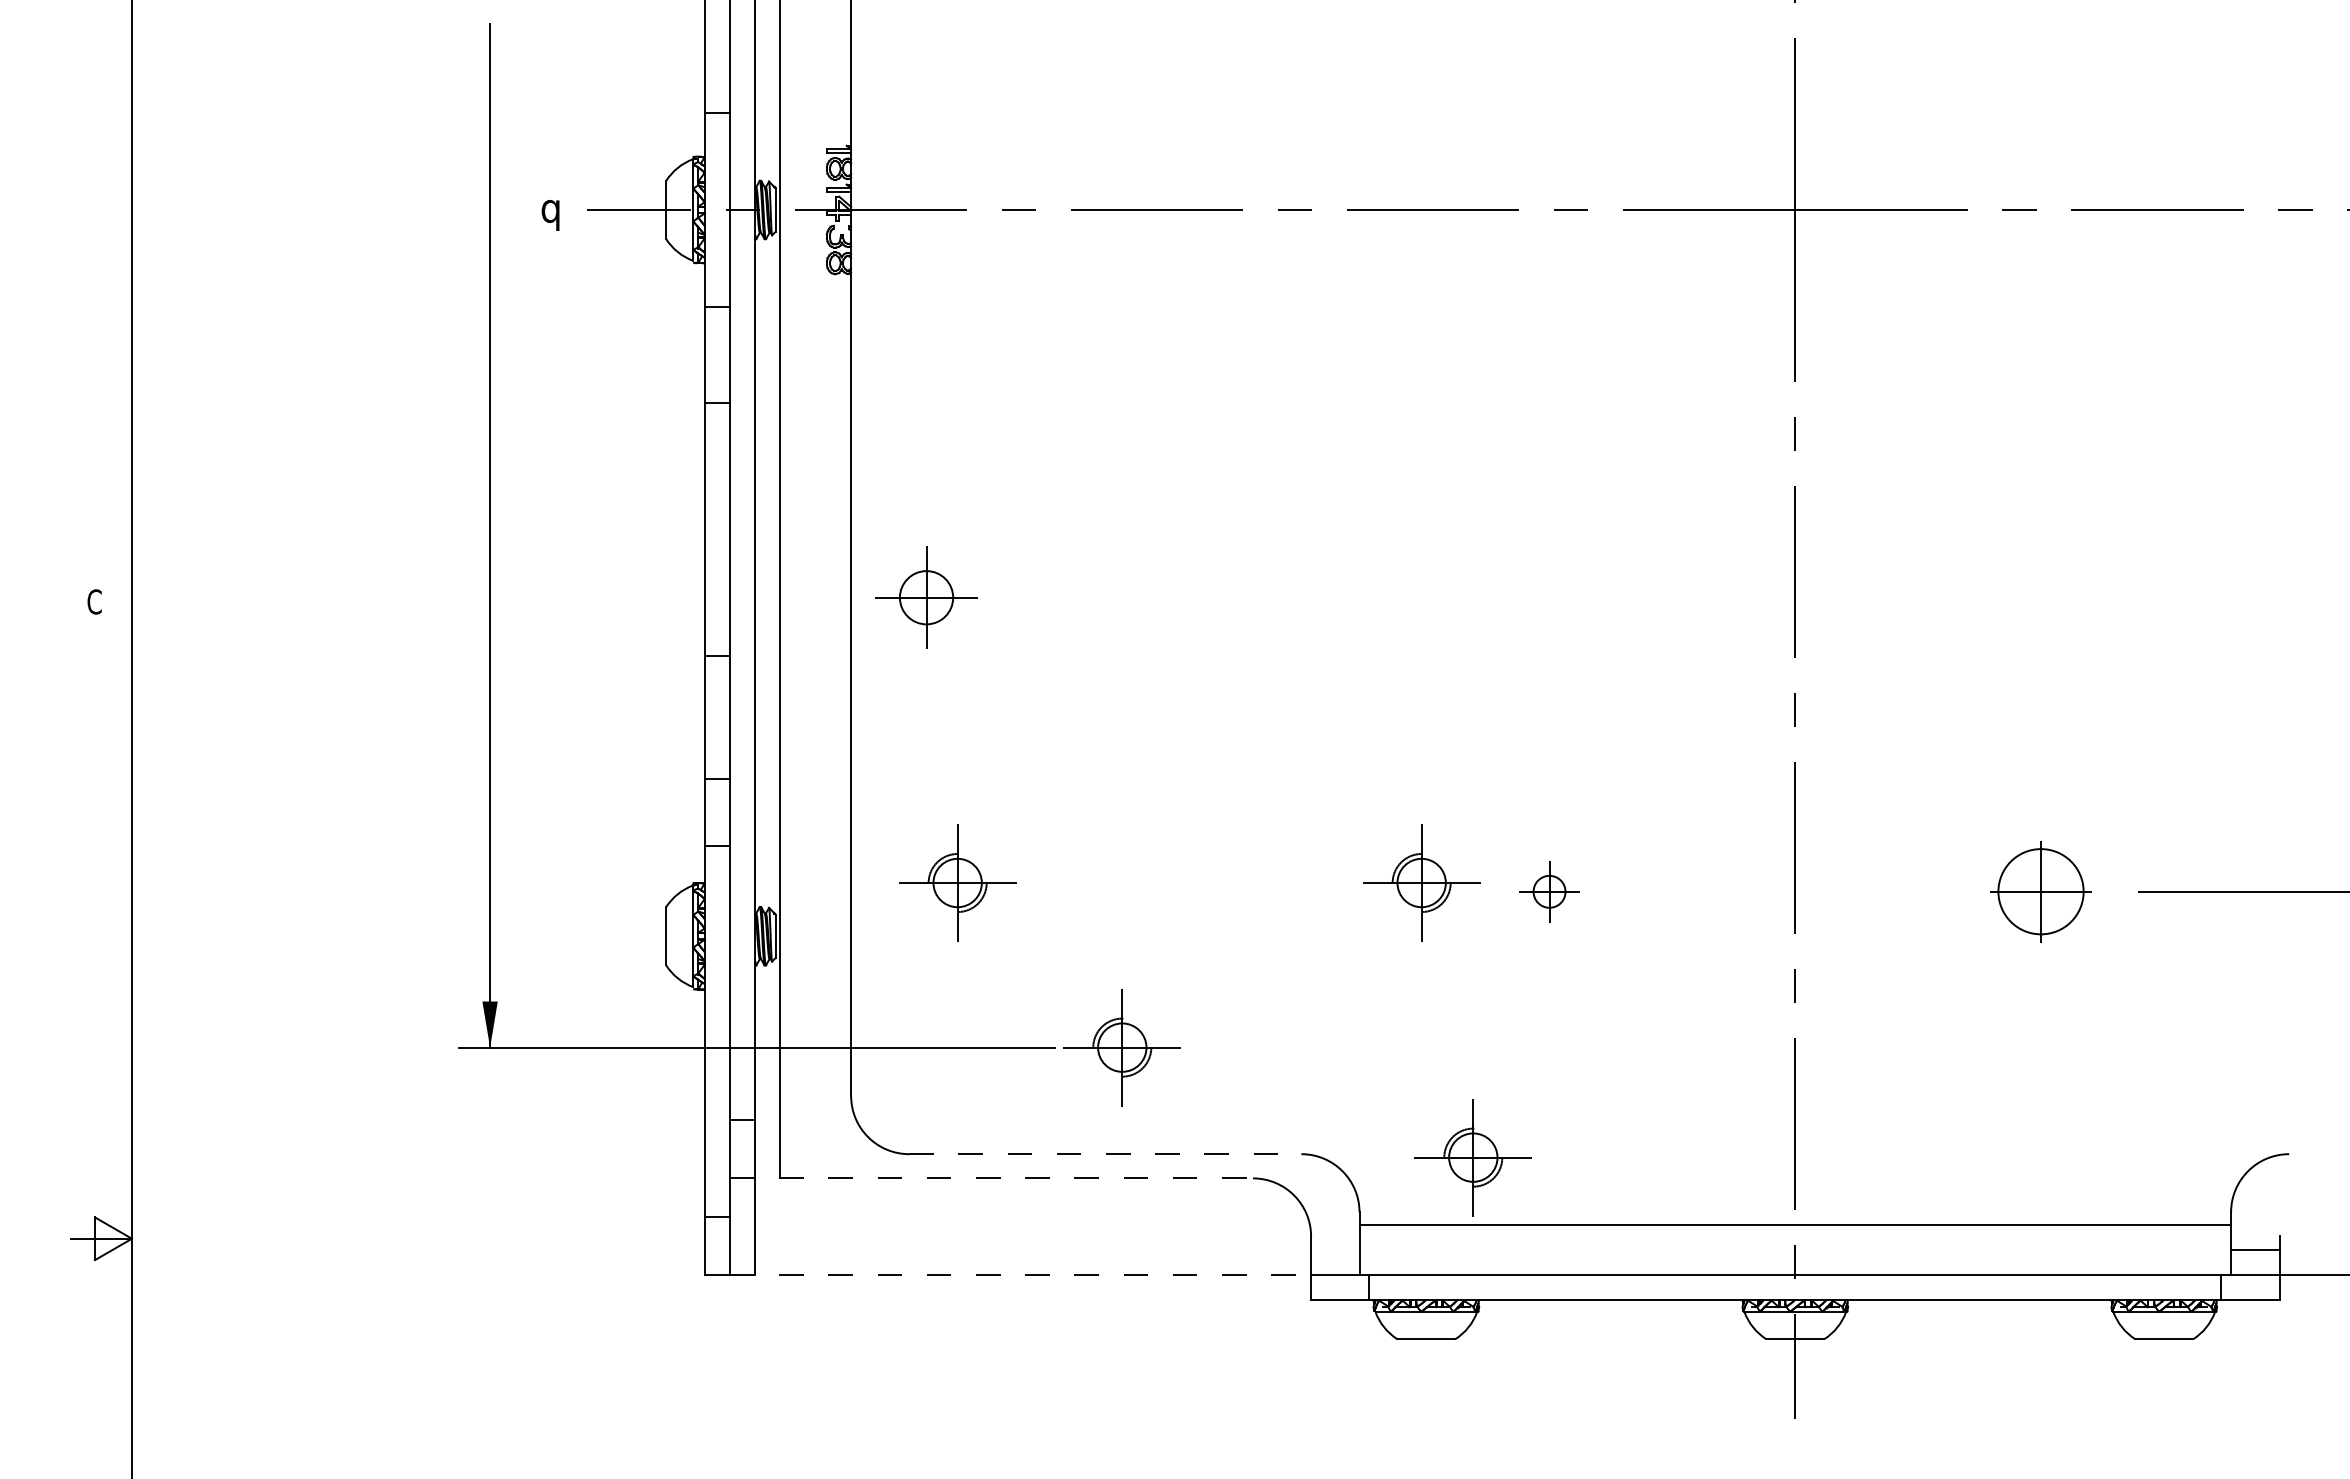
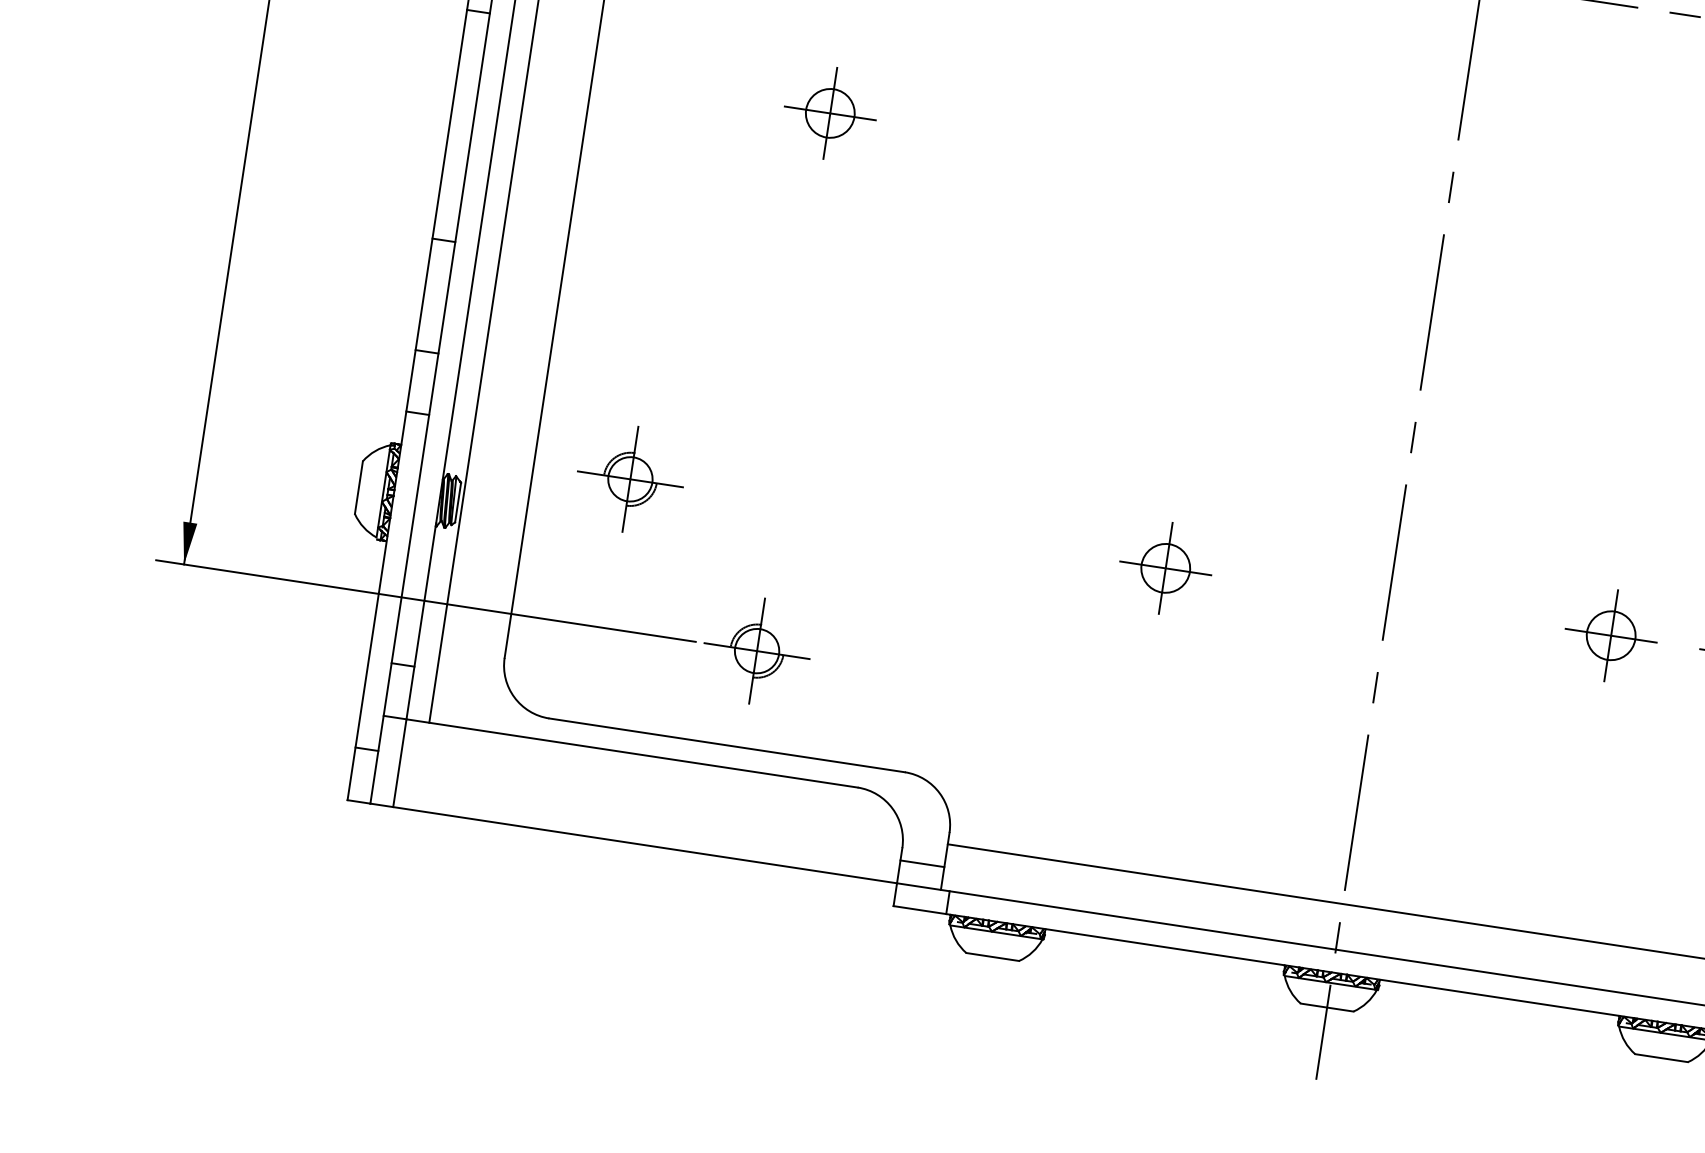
part: (926, 597) -> (830, 113), moved
part: (1421, 882) -> (1050, 542), removed
part: (1549, 891) -> (1165, 568), size x1.67
circle: (2040, 891) -> (1610, 635), size x0.62
line: (1105, 1154) -> (727, 745), dashed -> solid
part: (1472, 1157) -> (1059, 798), removed
line: (992, 1178) -> (621, 751), dashed -> solid
line: (1335, 1250) -> (922, 864), added
line: (1020, 1275) -> (633, 843), dashed -> solid

